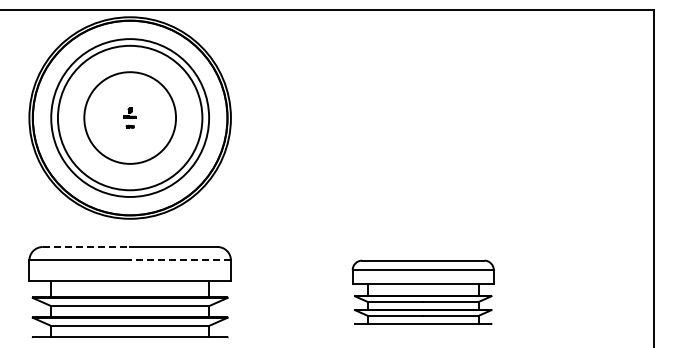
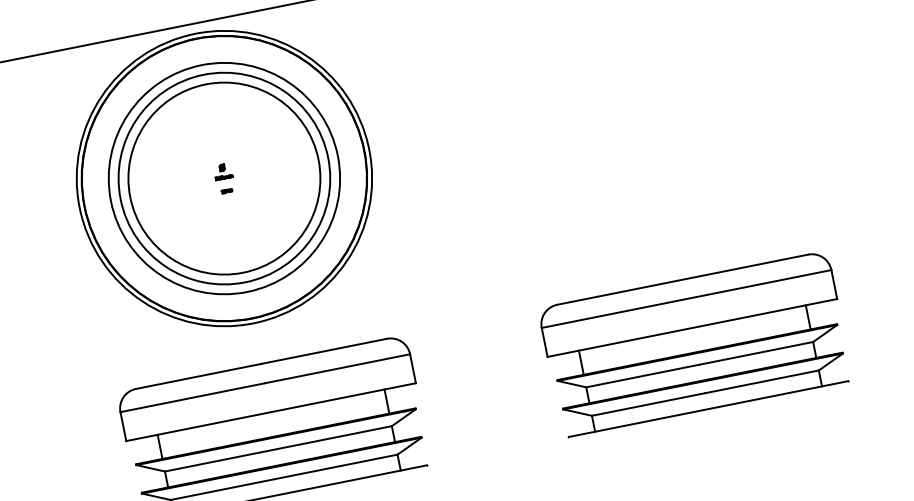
circle: (129, 117) -> (223, 178), size x1.43
line: (86, 247) -> (198, 377), dashed -> solid
line: (180, 260) -> (337, 368), dashed -> solid
part: (422, 292) -> (694, 345), size x1.43

